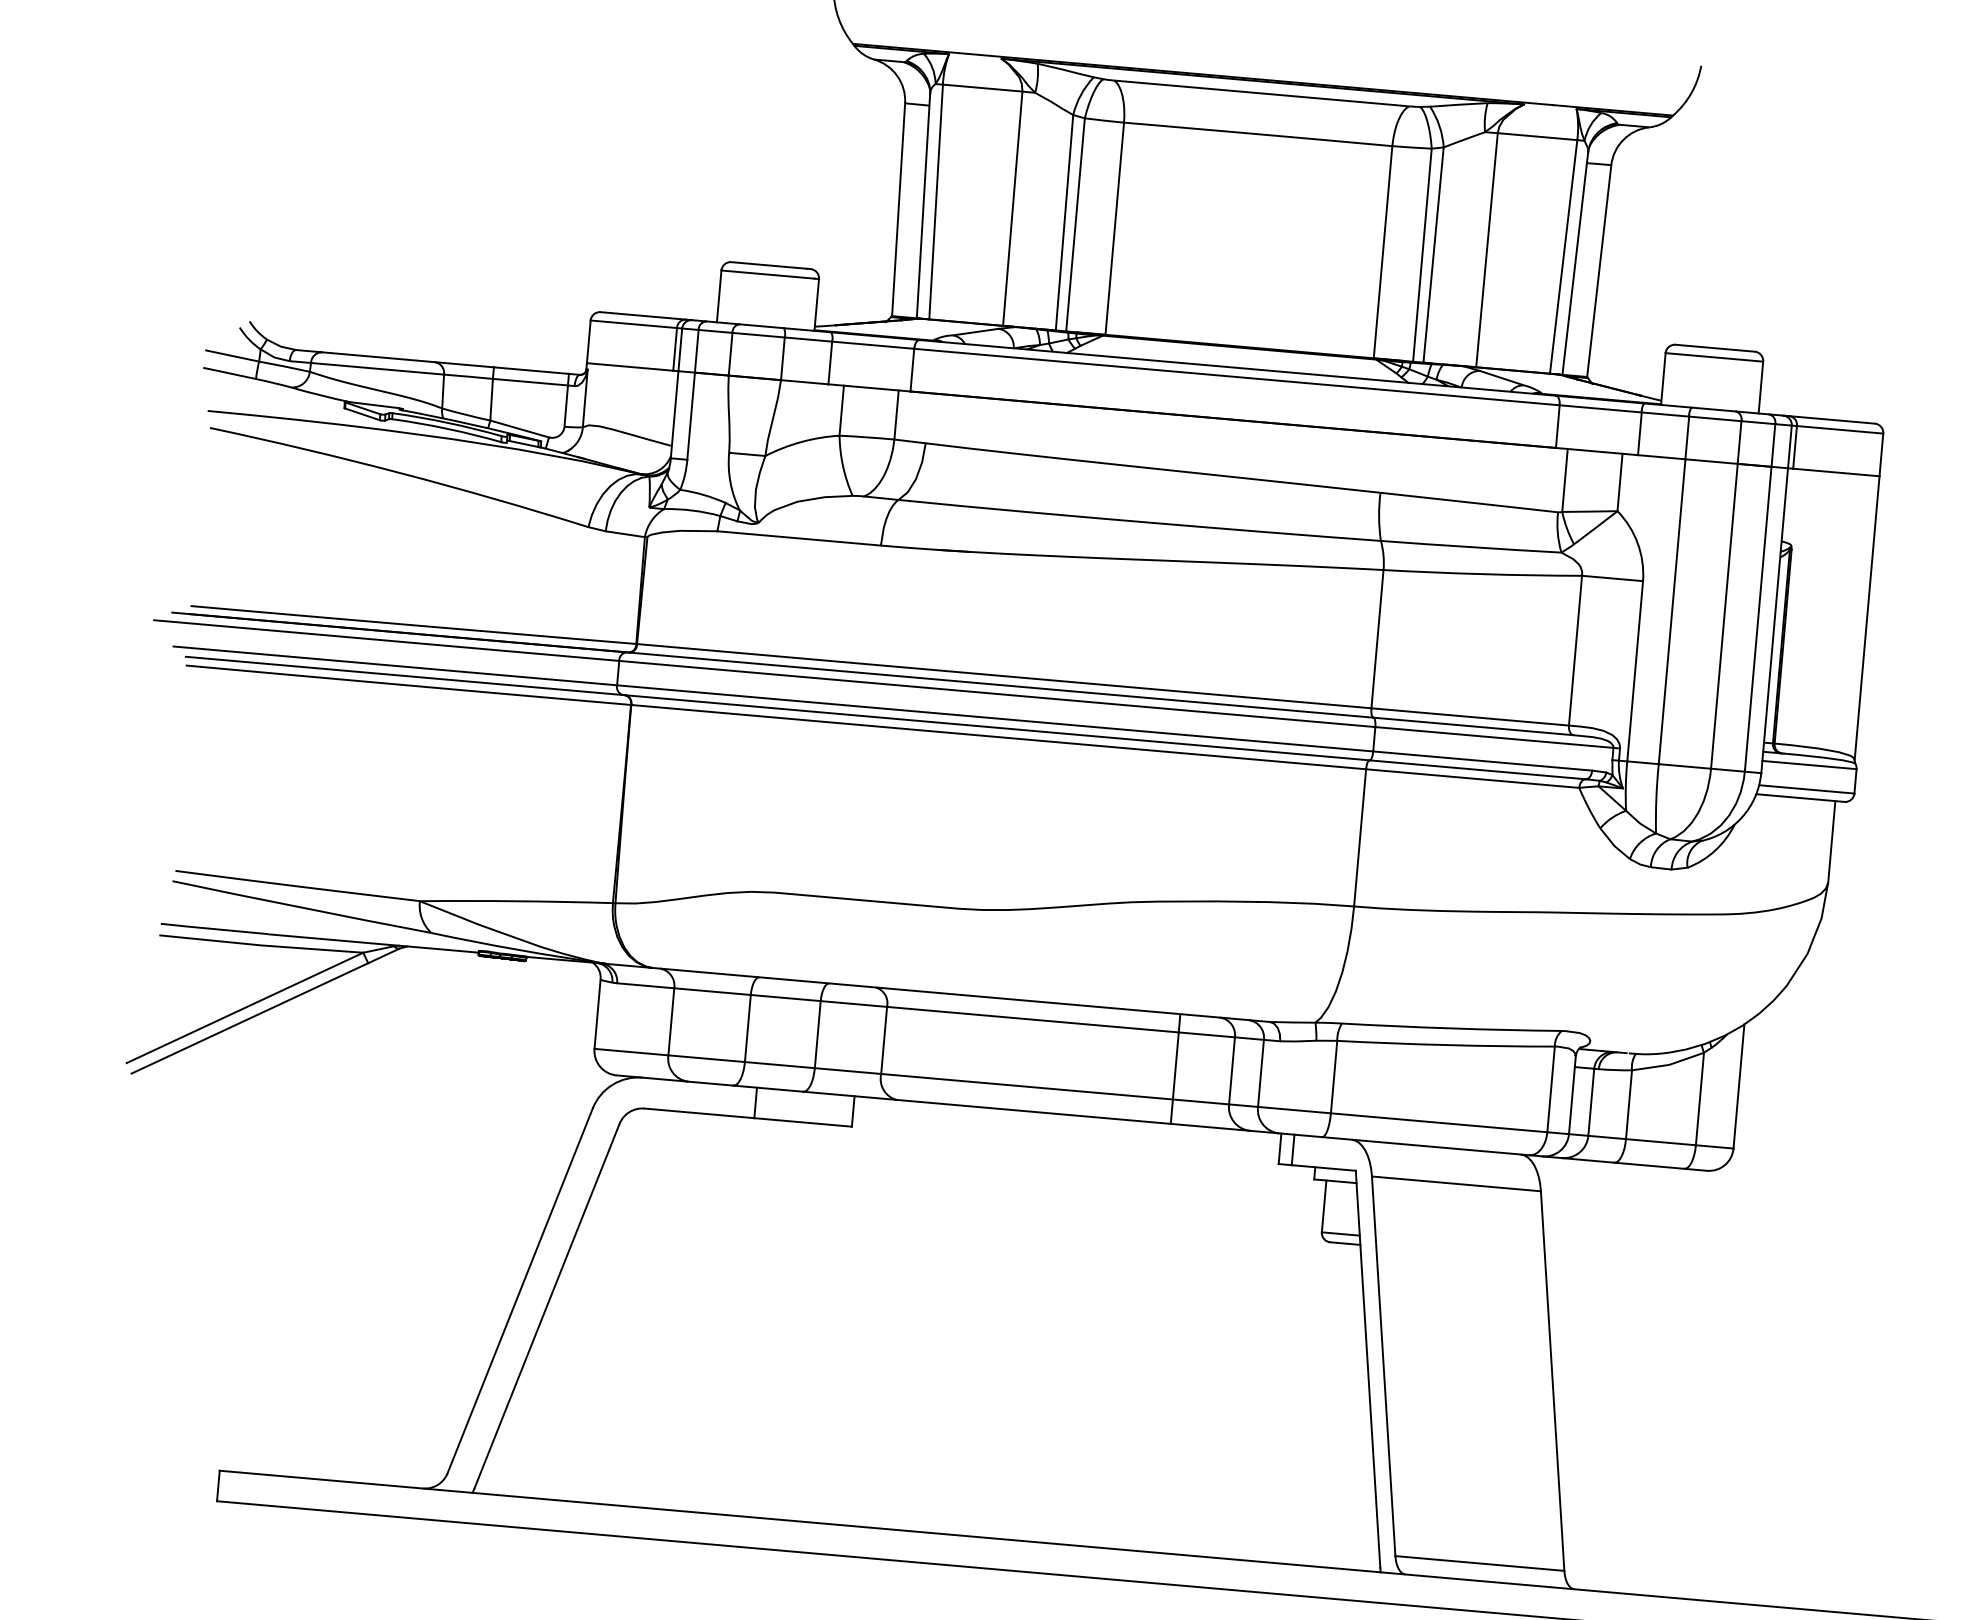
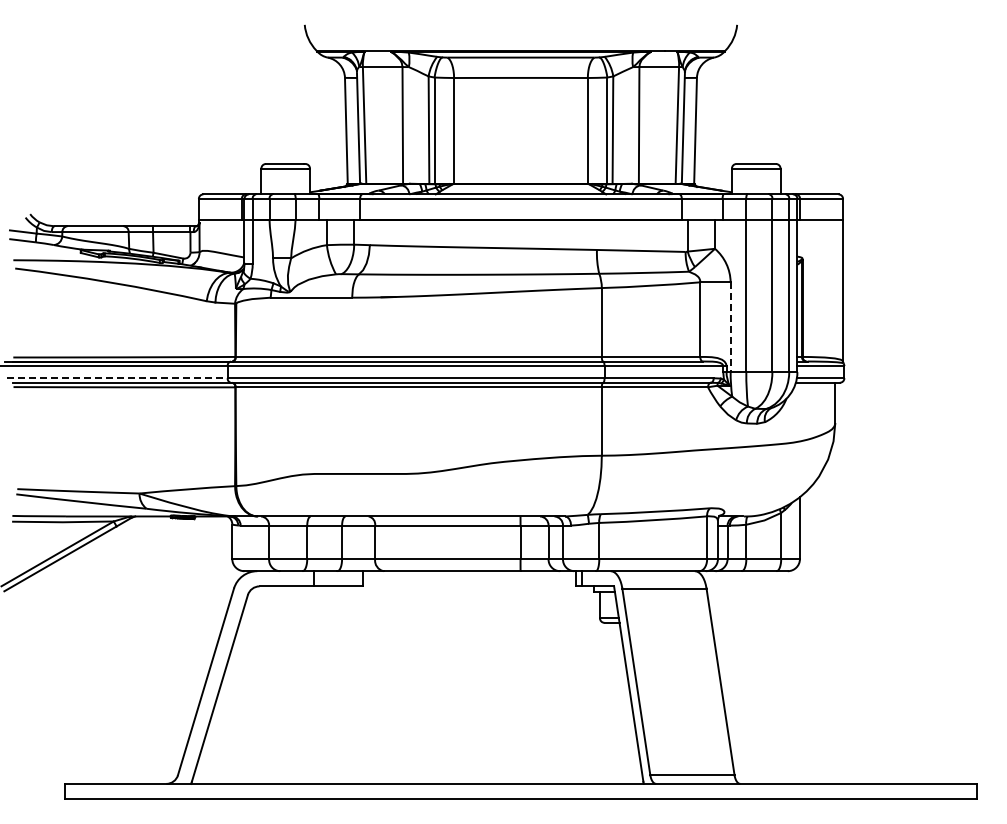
line: (395, 666) -> (117, 378), solid -> dashed
line: (1634, 671) -> (730, 327), solid -> dashed

